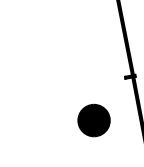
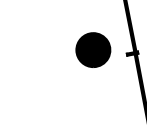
part: (93, 120) -> (92, 50), moved

